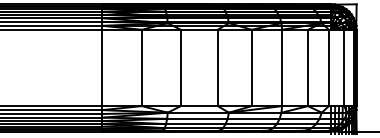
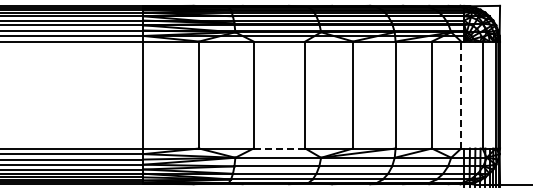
line: (329, 67) -> (461, 94), solid -> dashed
line: (199, 106) -> (279, 148), solid -> dashed

